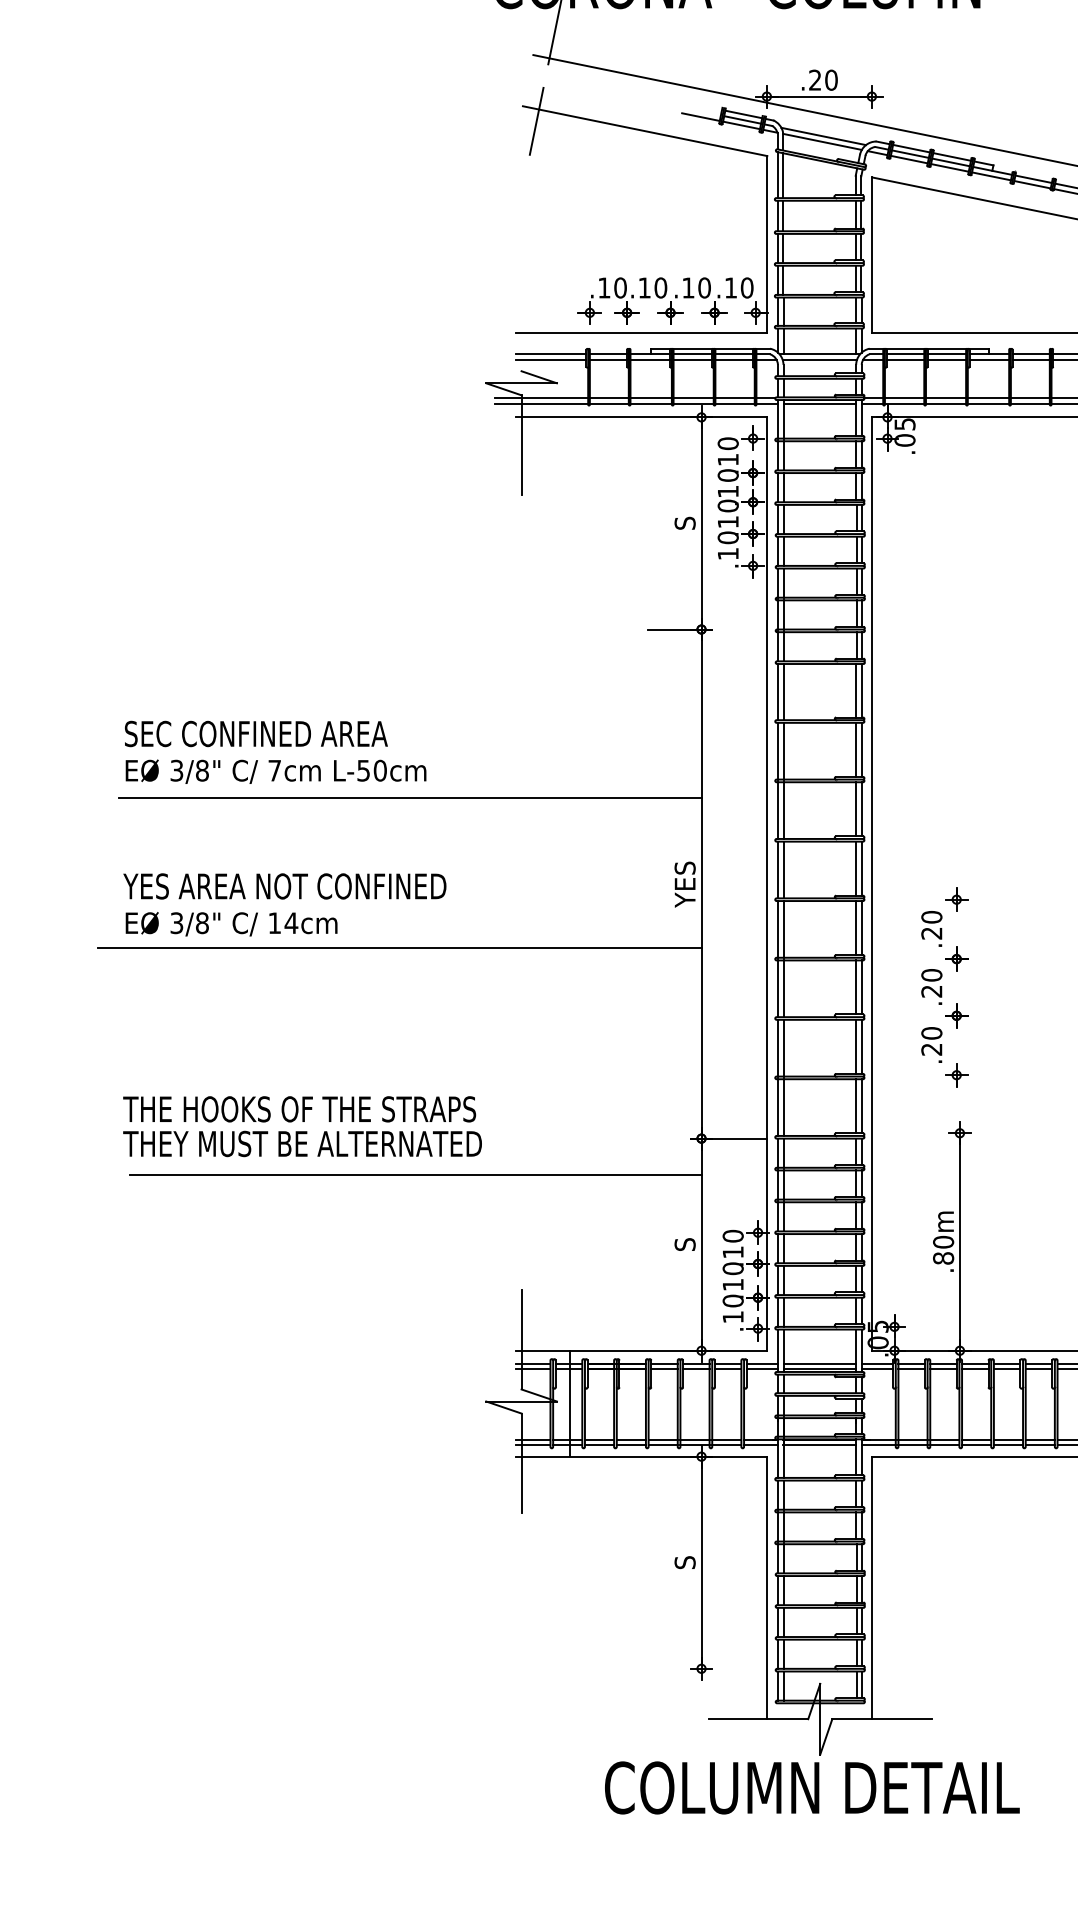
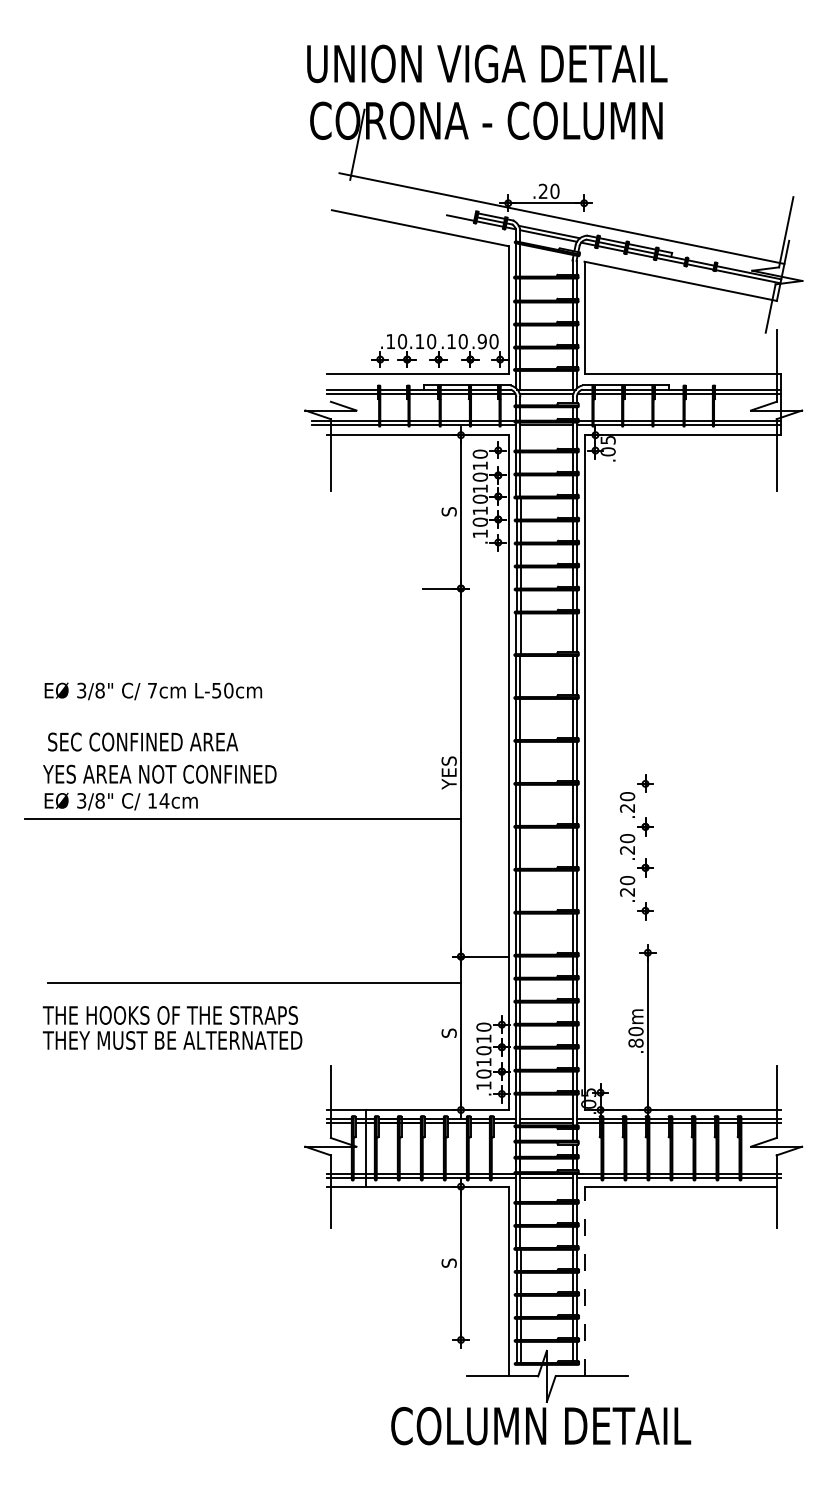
line: (536, 120) -> (341, 220), removed
text: (729, 287) -> (481, 341), .10 -> .90
text: (256, 733) -> (143, 741), moved
line: (410, 798) -> (250, 710), removed
text: (302, 1125) -> (172, 1027), moved
line: (872, 1587) -> (584, 1281), solid -> dashed

